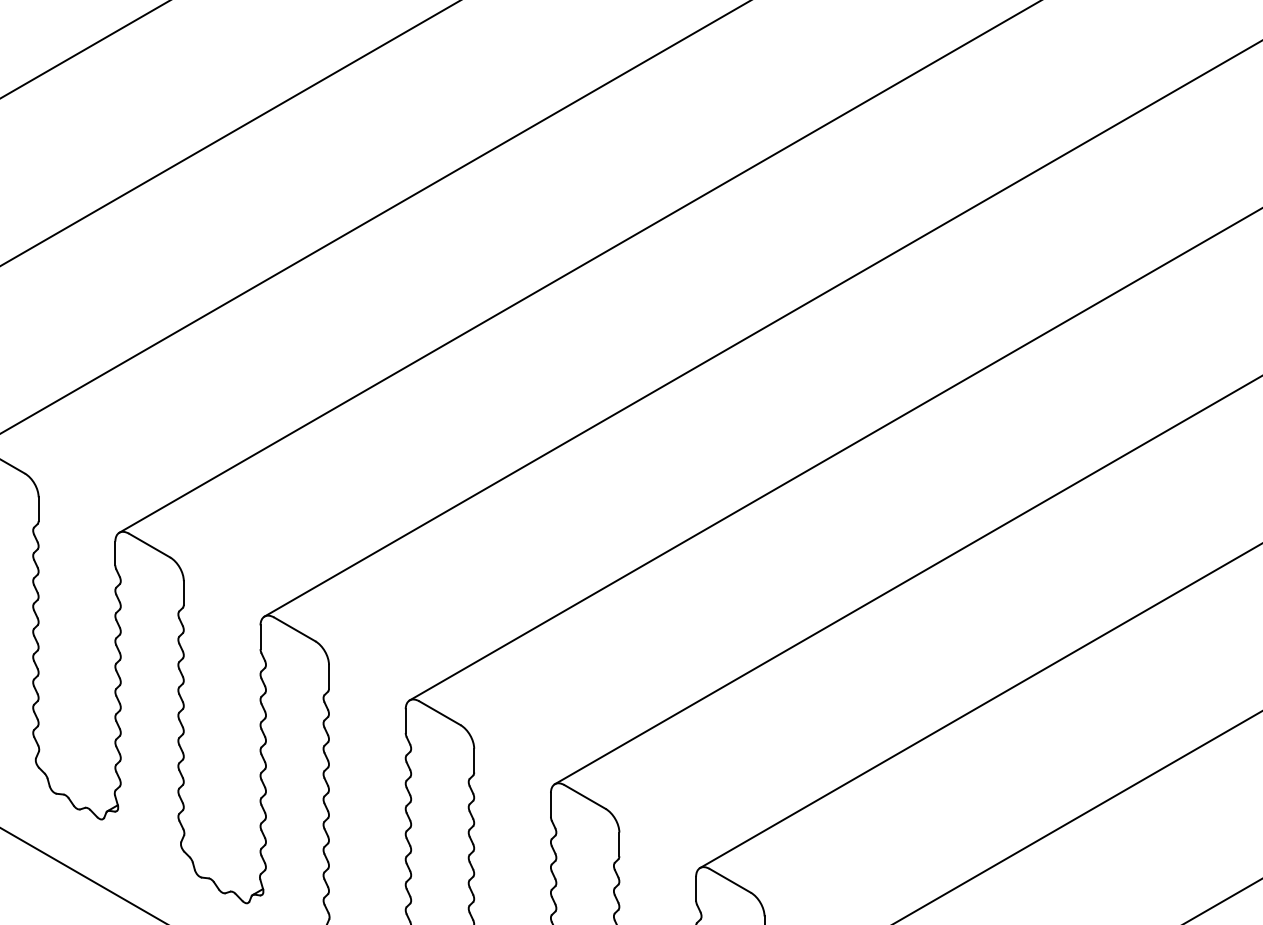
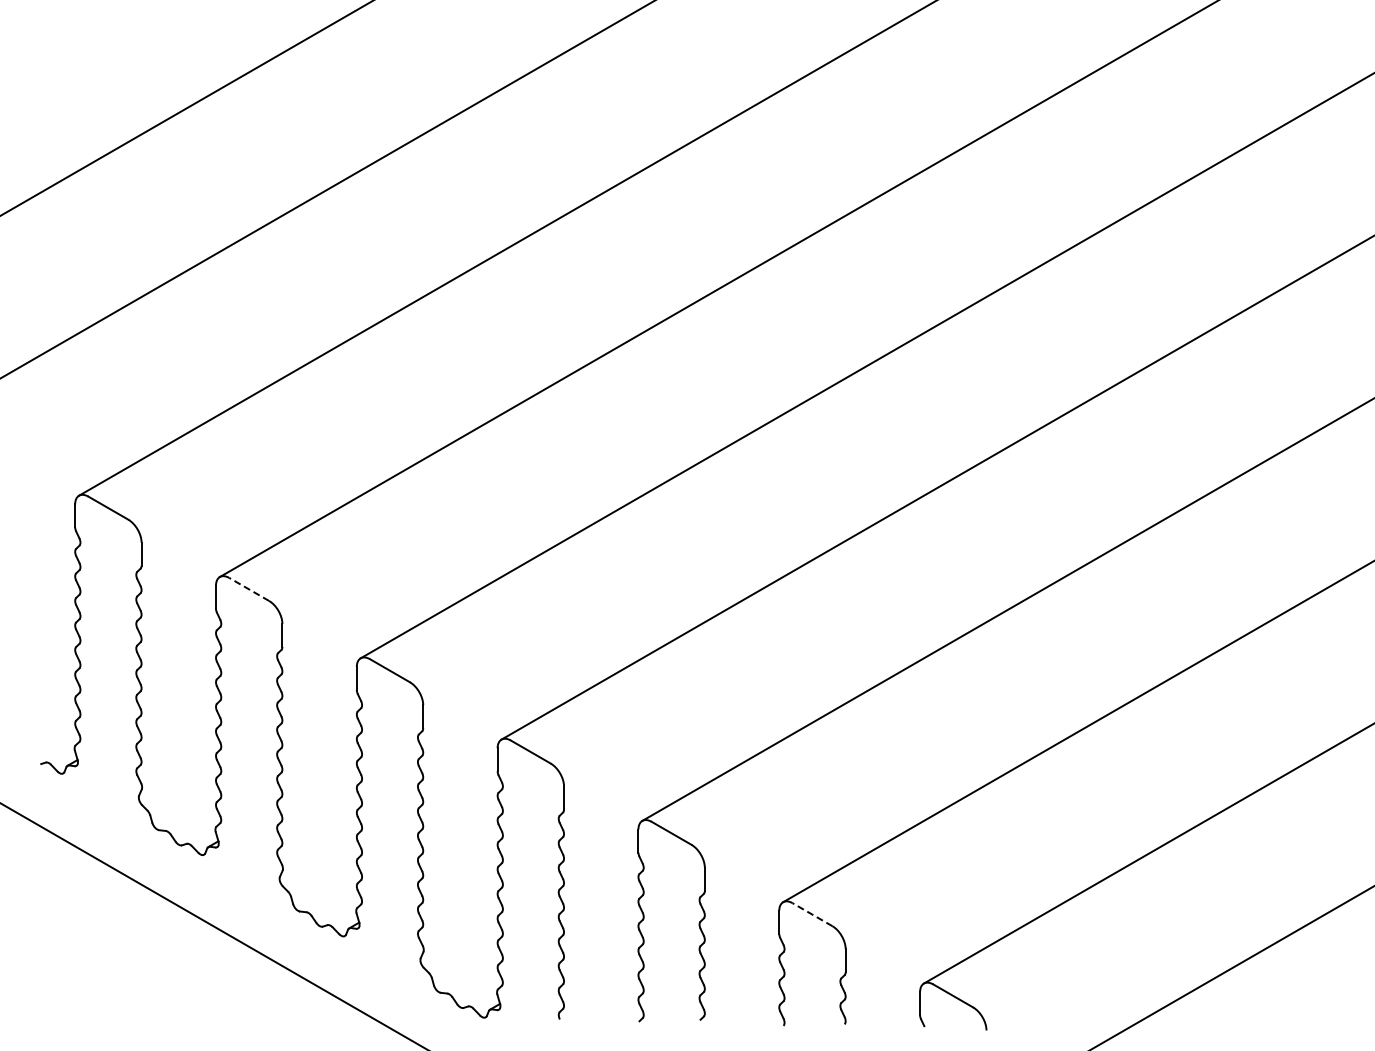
line: (148, 545) -> (248, 589), solid -> dashed
line: (730, 880) -> (812, 914), solid -> dashed

